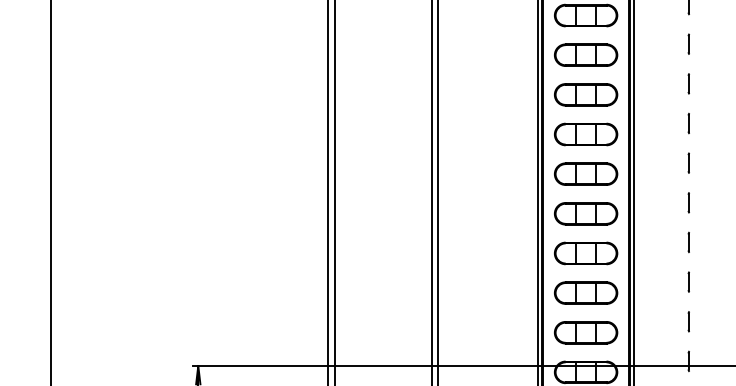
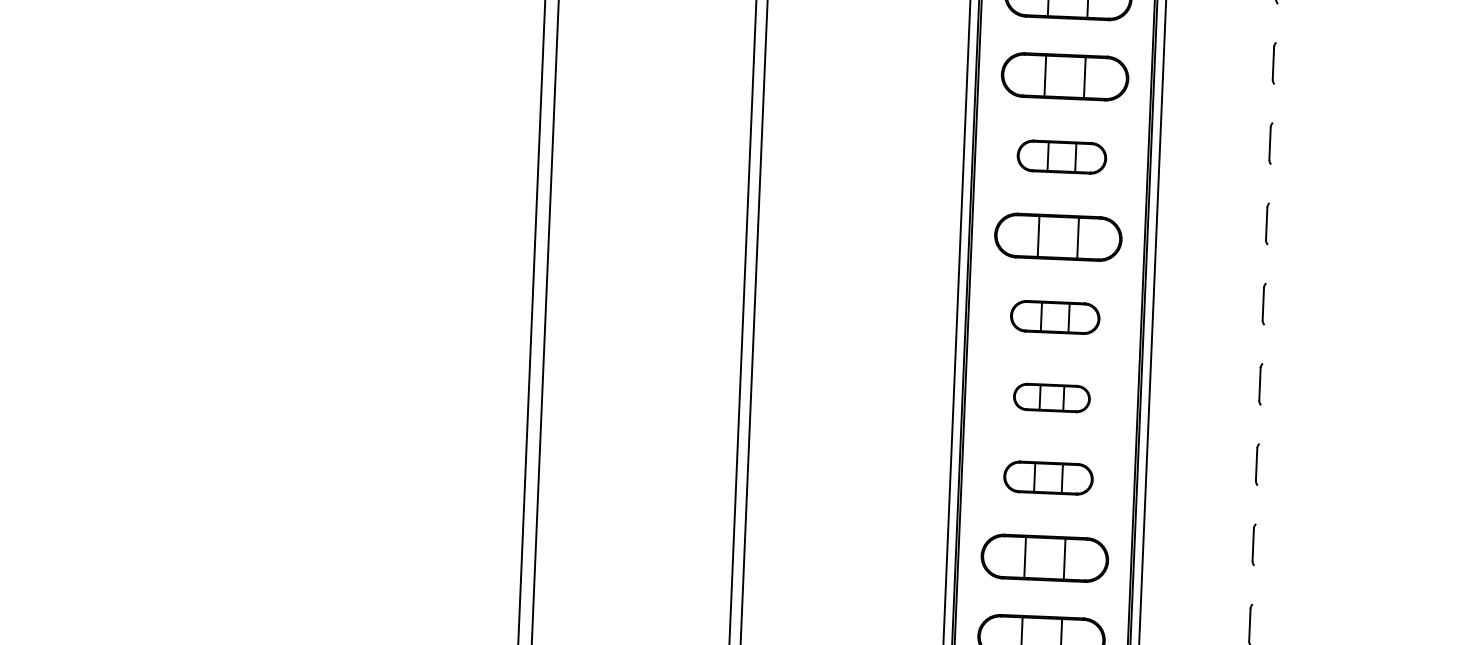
part: (586, 94) -> (1062, 156), size x0.7
part: (586, 173) -> (1055, 316), size x0.7
part: (586, 213) -> (1052, 397), size x0.6
part: (586, 253) -> (1049, 478), size x0.7

